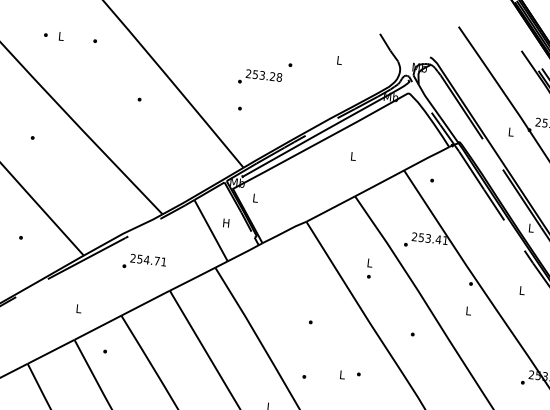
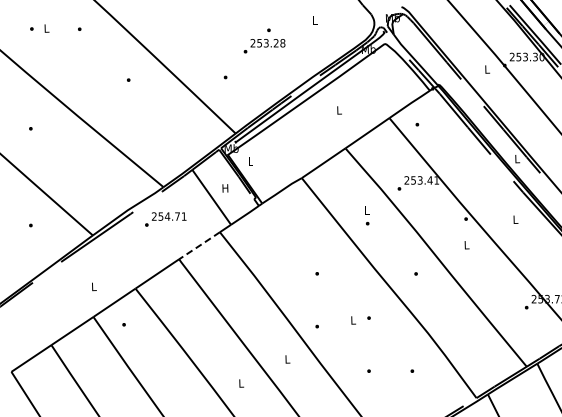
text: (260, 78) -> (264, 46), moved
text: (144, 262) -> (165, 219), moved
line: (192, 278) -> (199, 245), solid -> dashed

